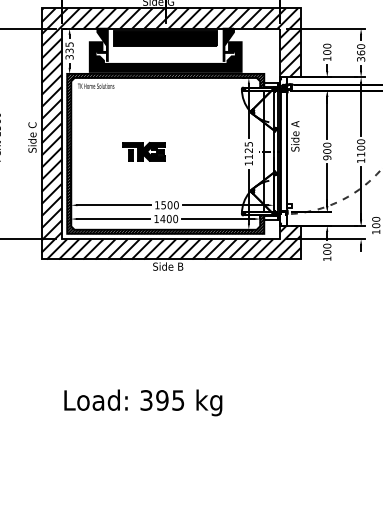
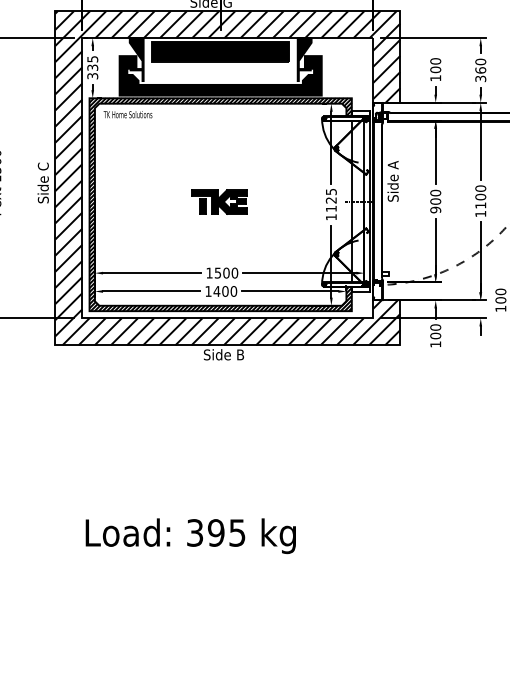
part: (143, 151) -> (219, 201), moved

